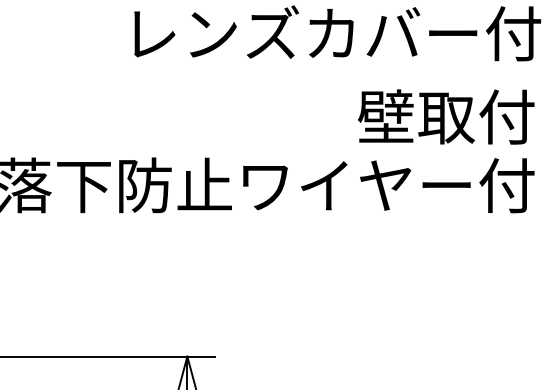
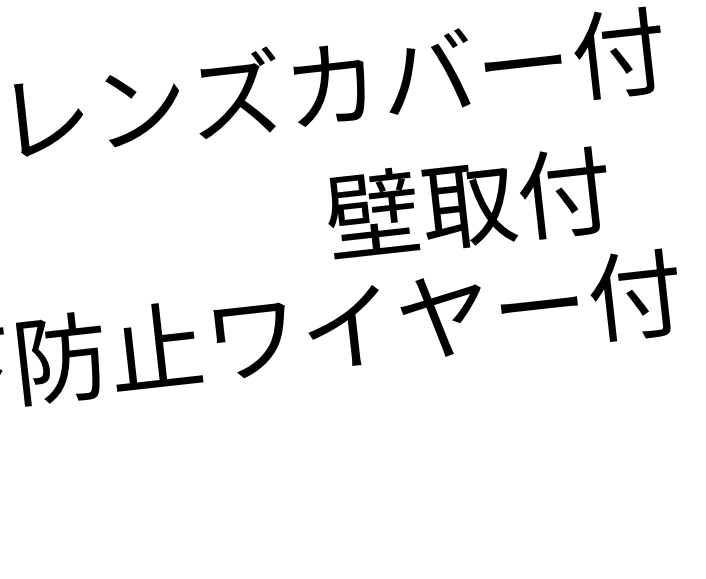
text: (446, 116) -> (468, 202), moved

